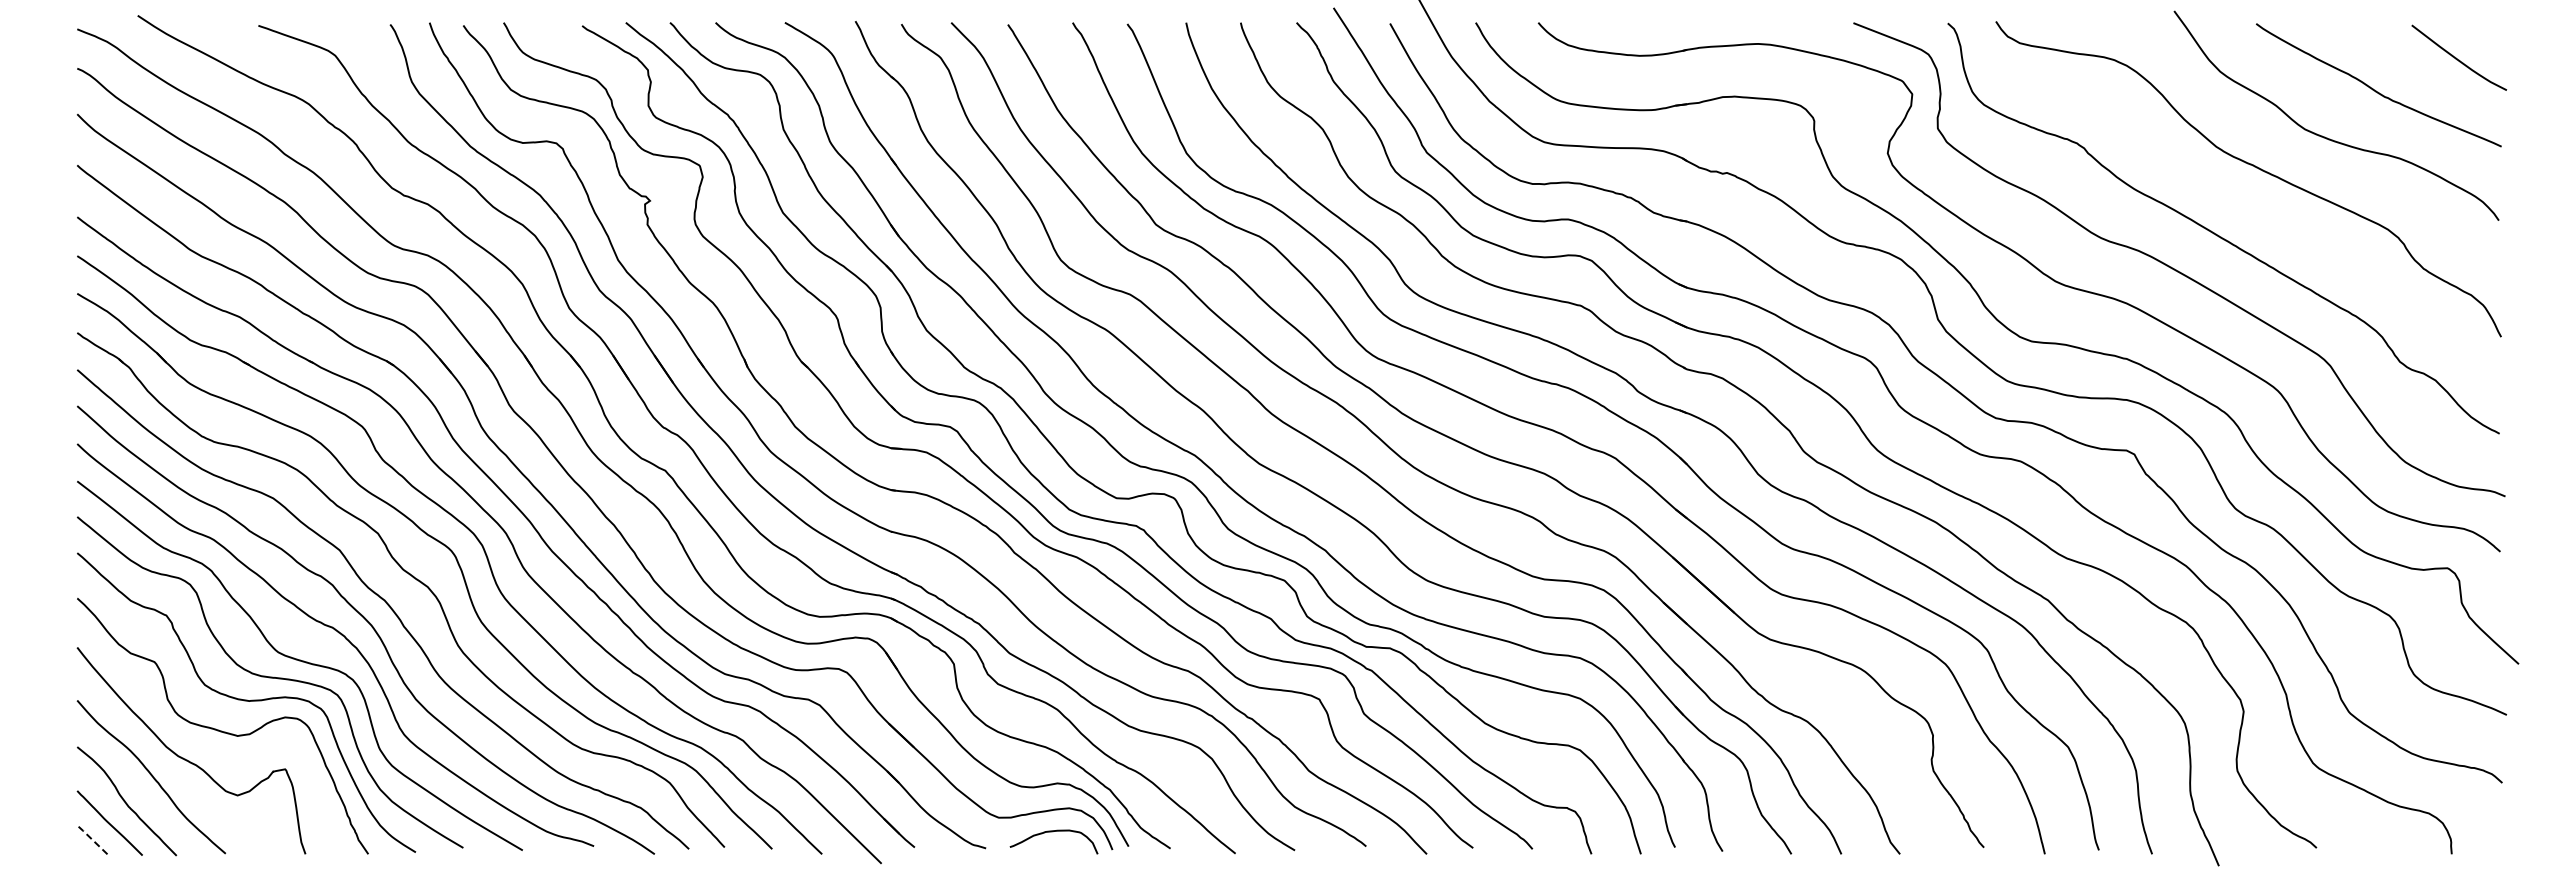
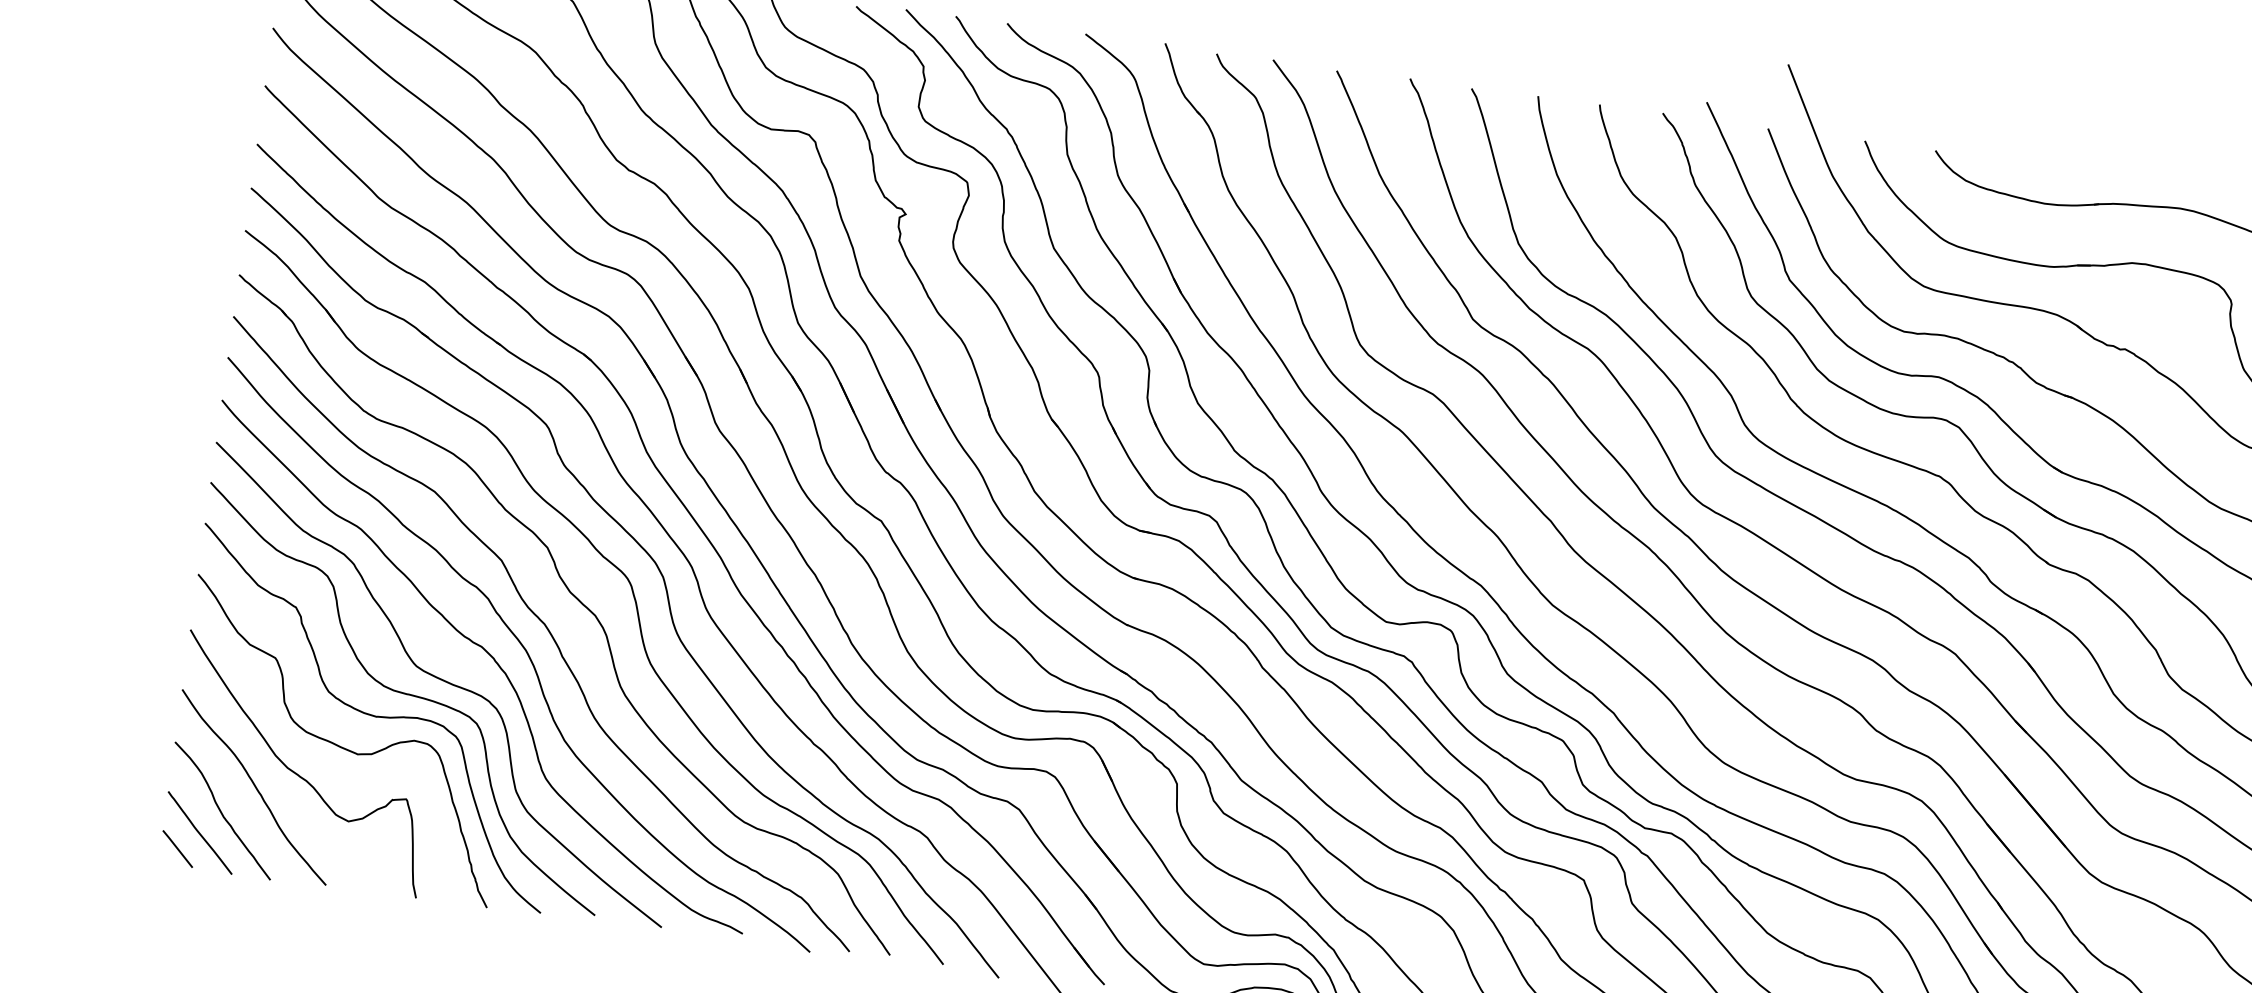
line: (91, 839) -> (176, 848), dashed -> solid

